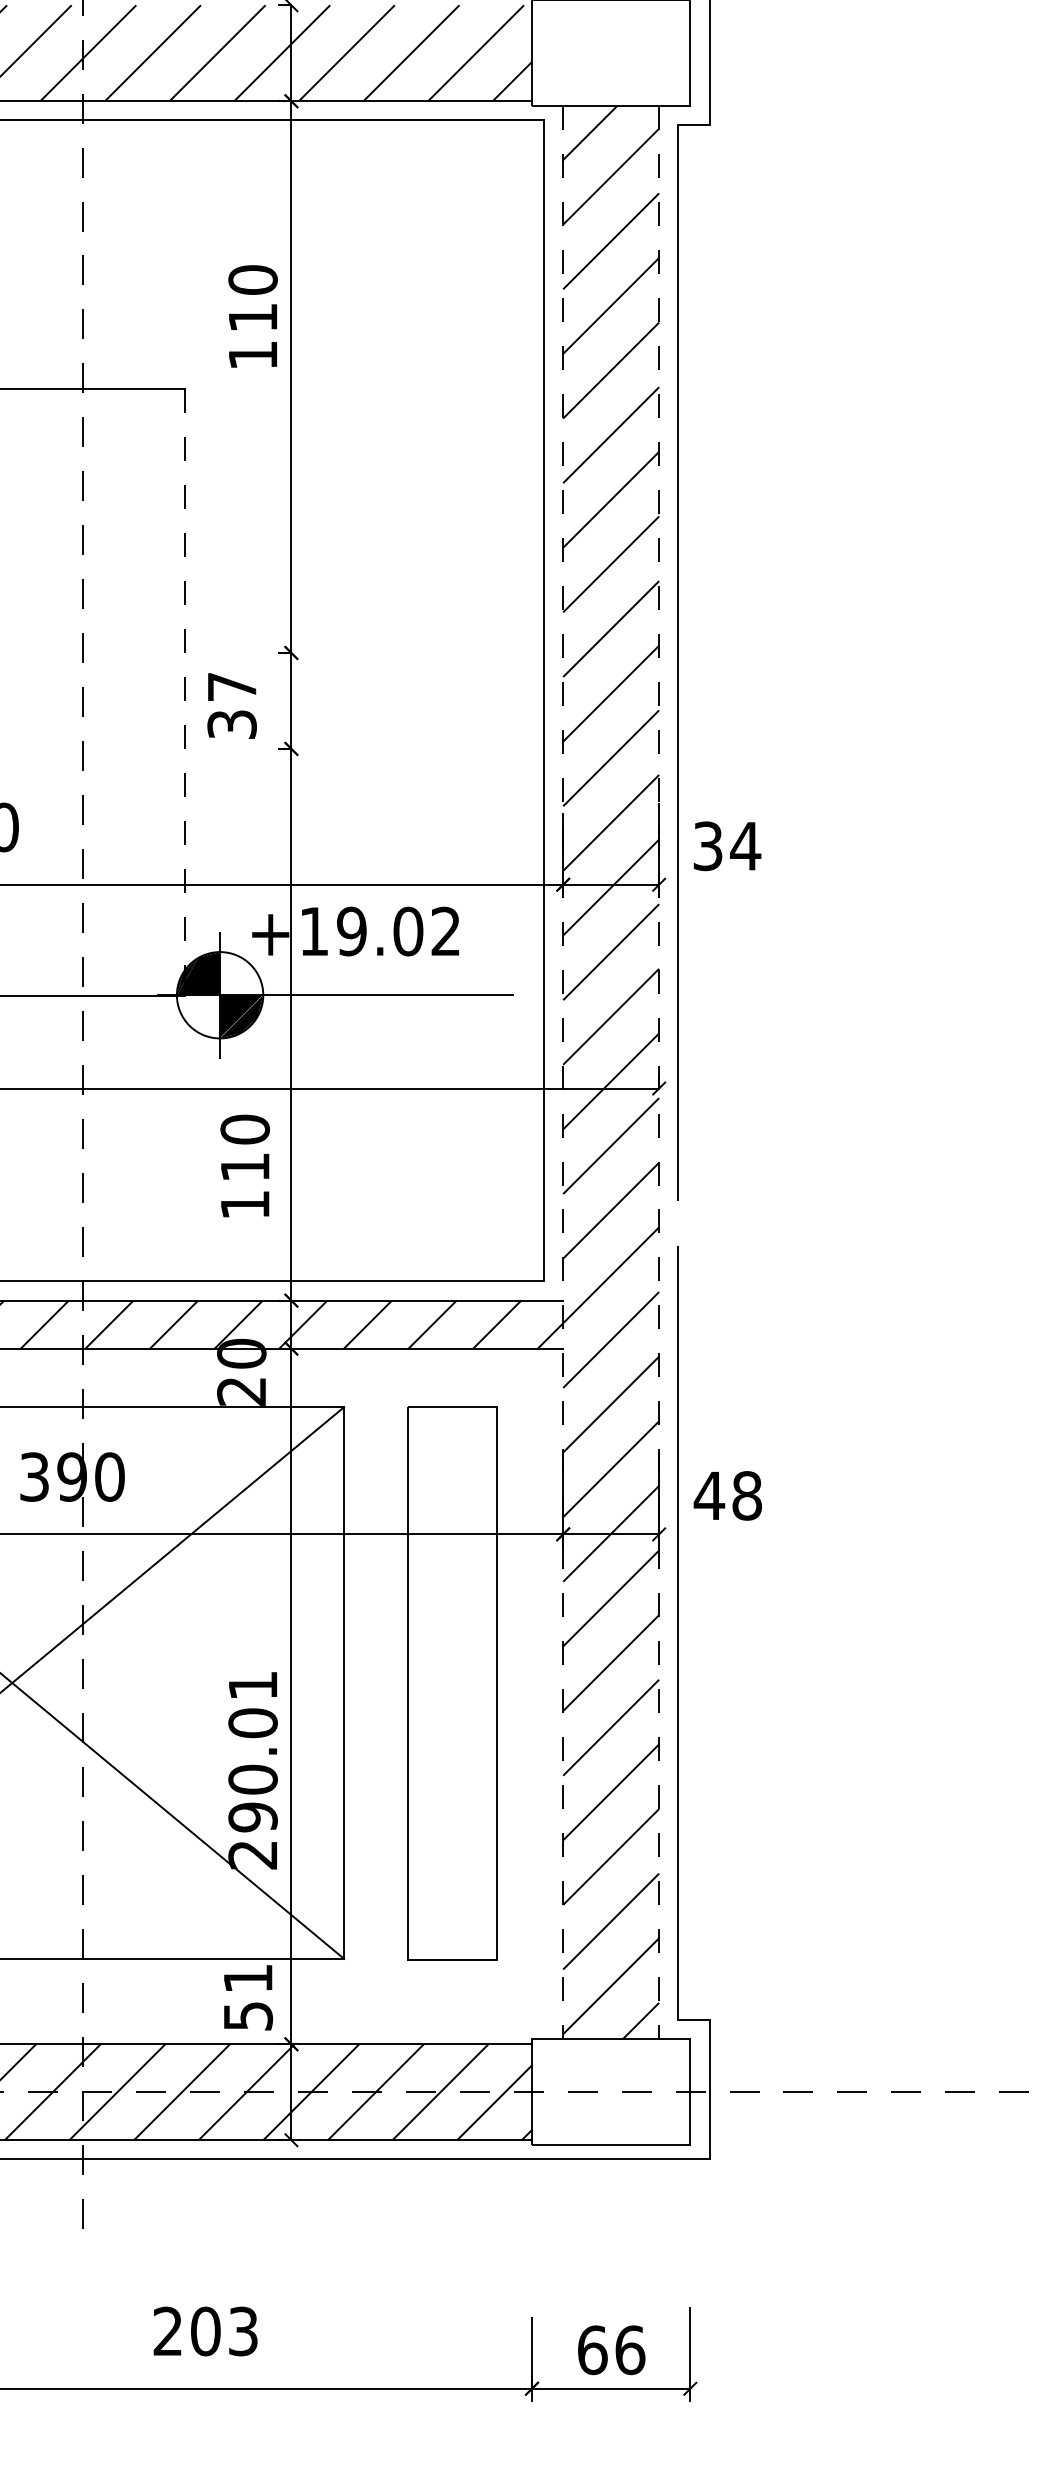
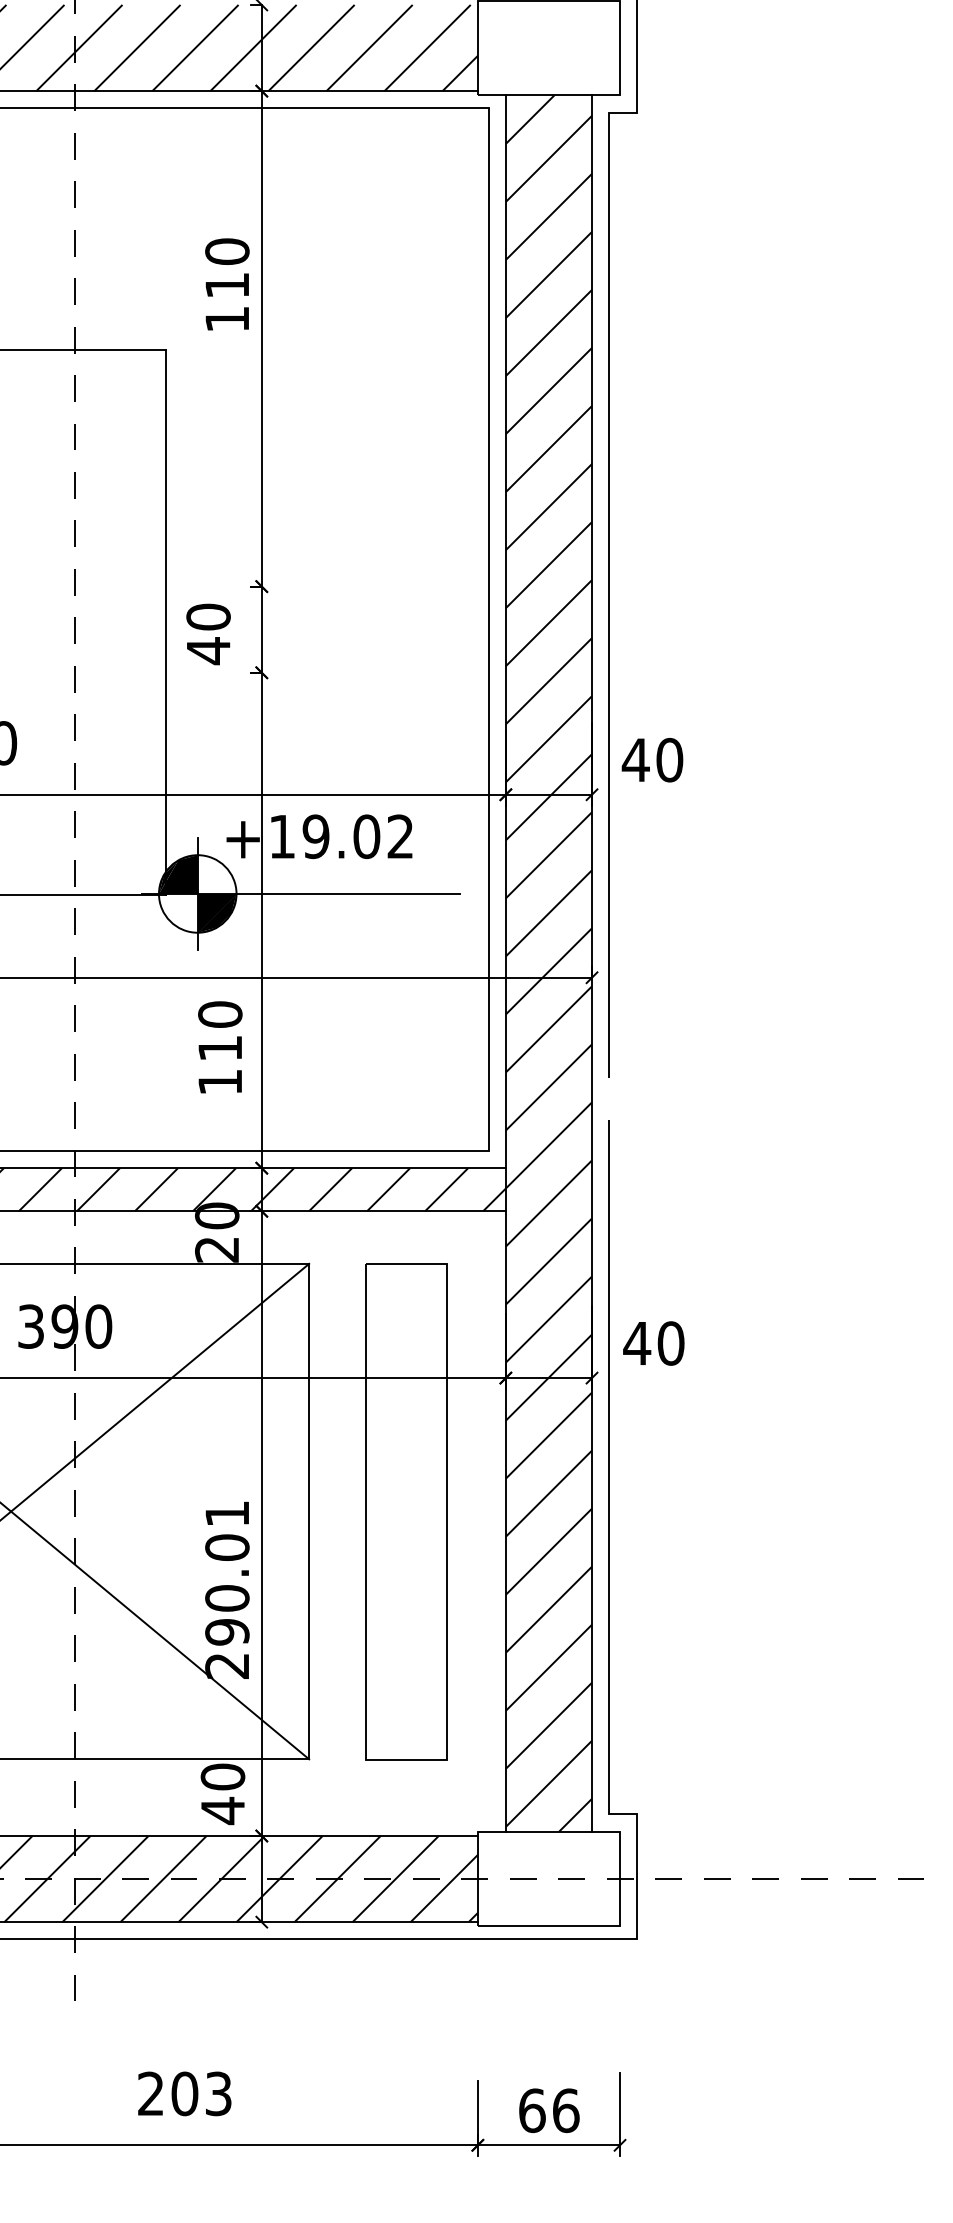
line: (185, 692) -> (166, 622), dashed -> solid
text: (231, 706) -> (207, 634), 37 -> 40
text: (726, 846) -> (652, 760), 34 -> 40
line: (563, 1072) -> (506, 963), dashed -> solid
line: (659, 1072) -> (592, 963), dashed -> solid
text: (747, 1495) -> (671, 1343), 48 -> 40
text: (248, 1997) -> (223, 1793), 51 -> 40

